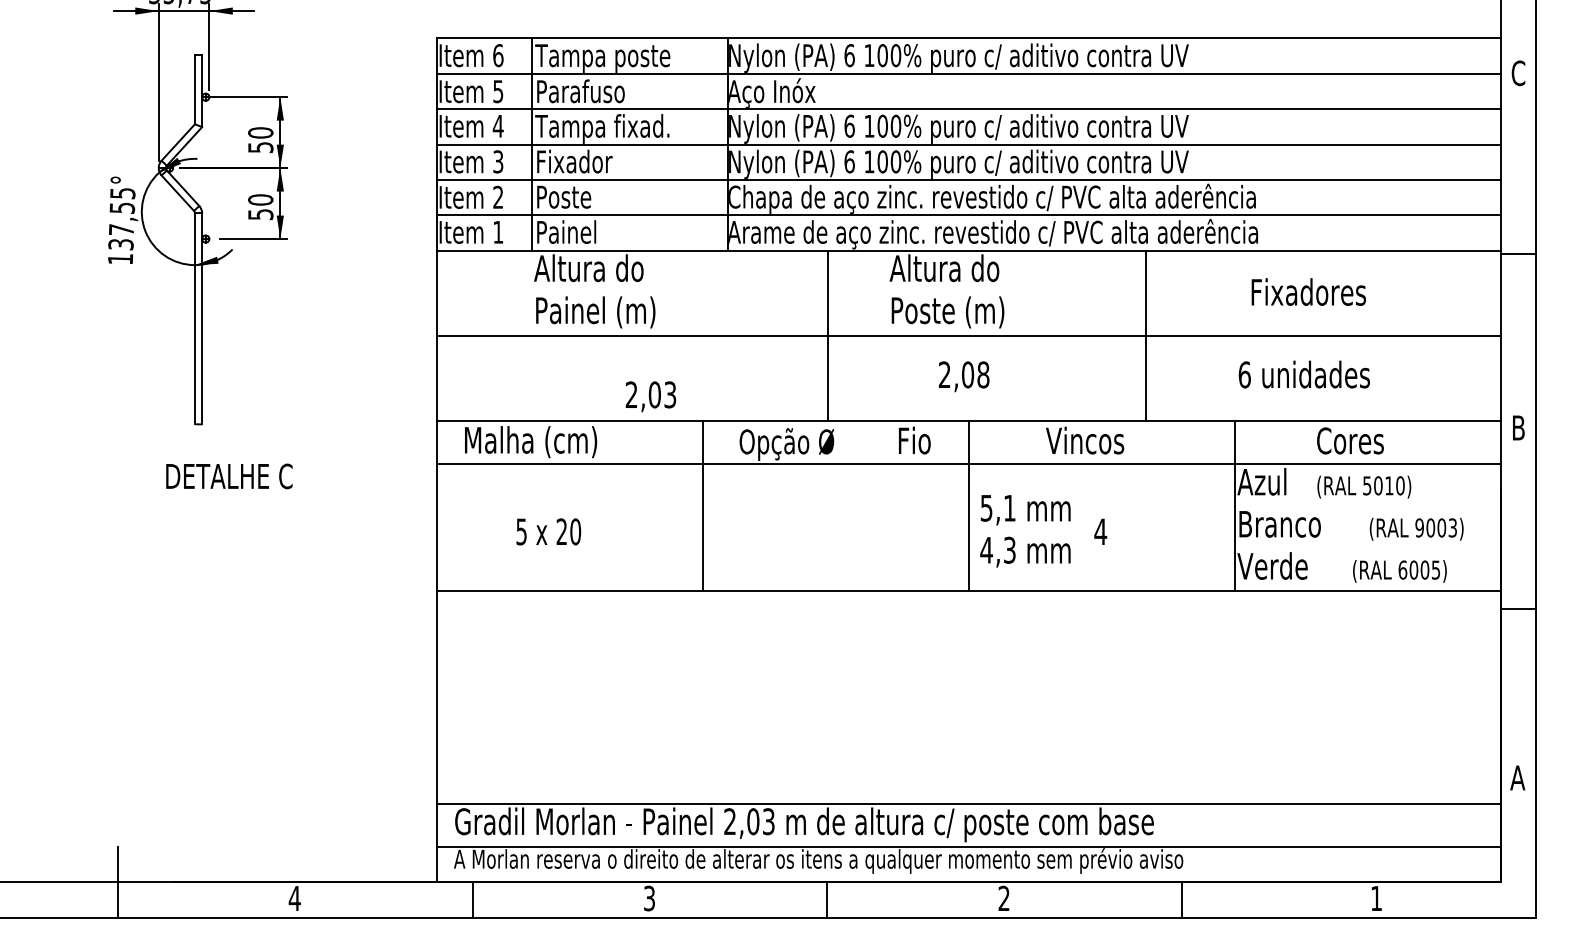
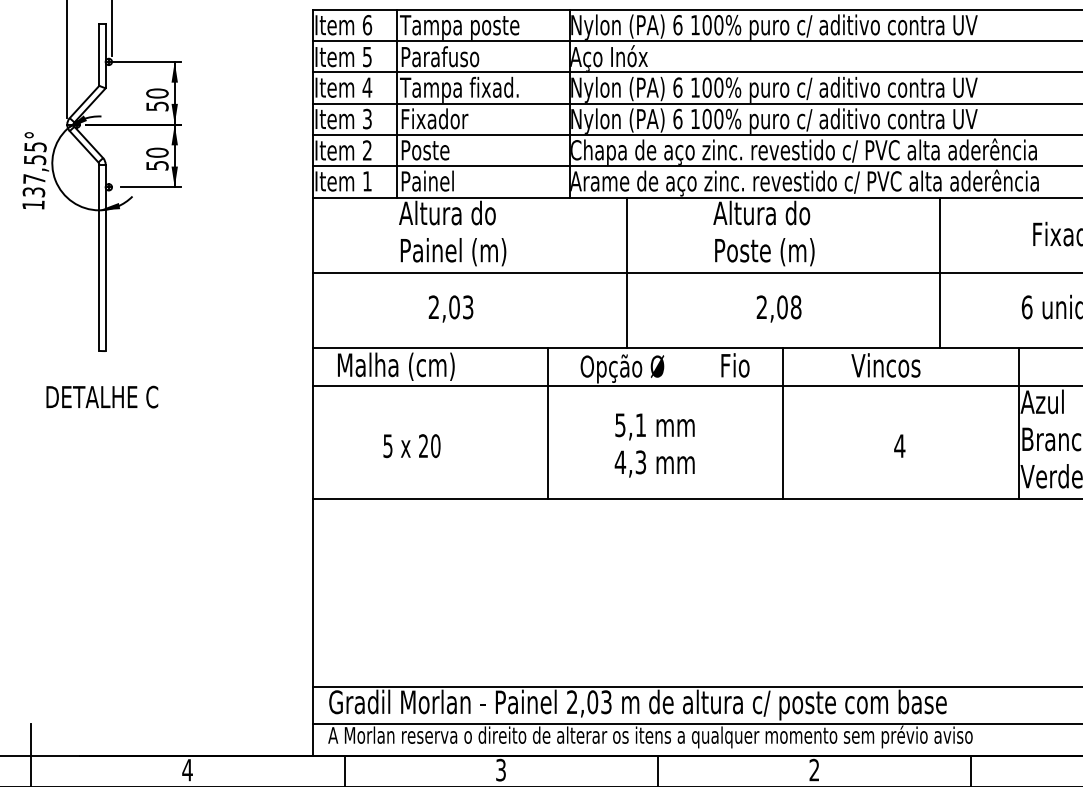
line: (827, 335) -> (626, 272), moved
text: (650, 396) -> (450, 308), moved
text: (229, 476) -> (102, 397), moved
text: (1025, 531) -> (654, 445), moved

